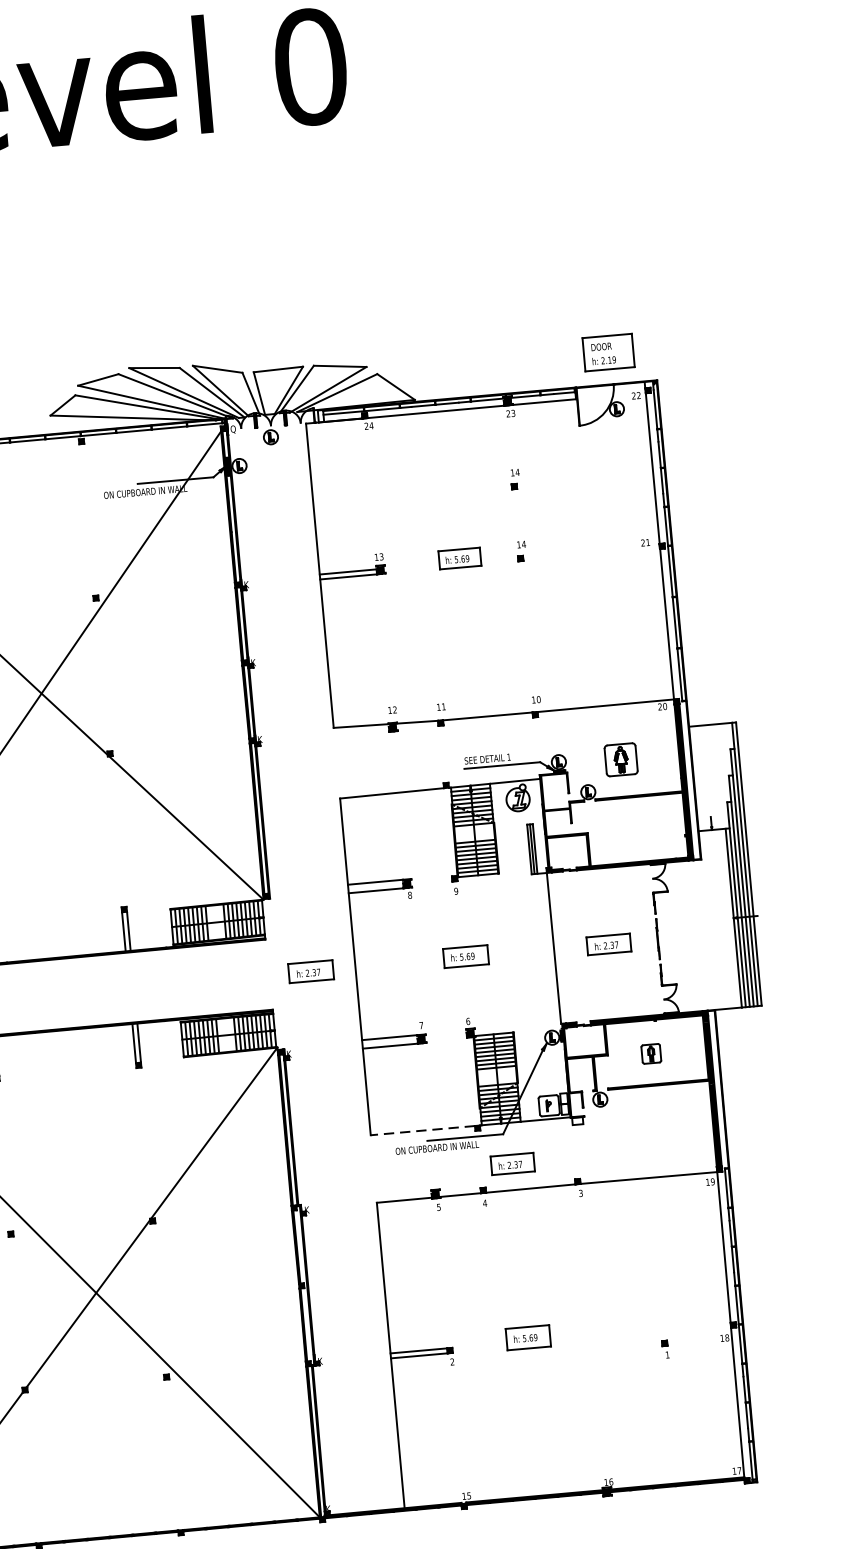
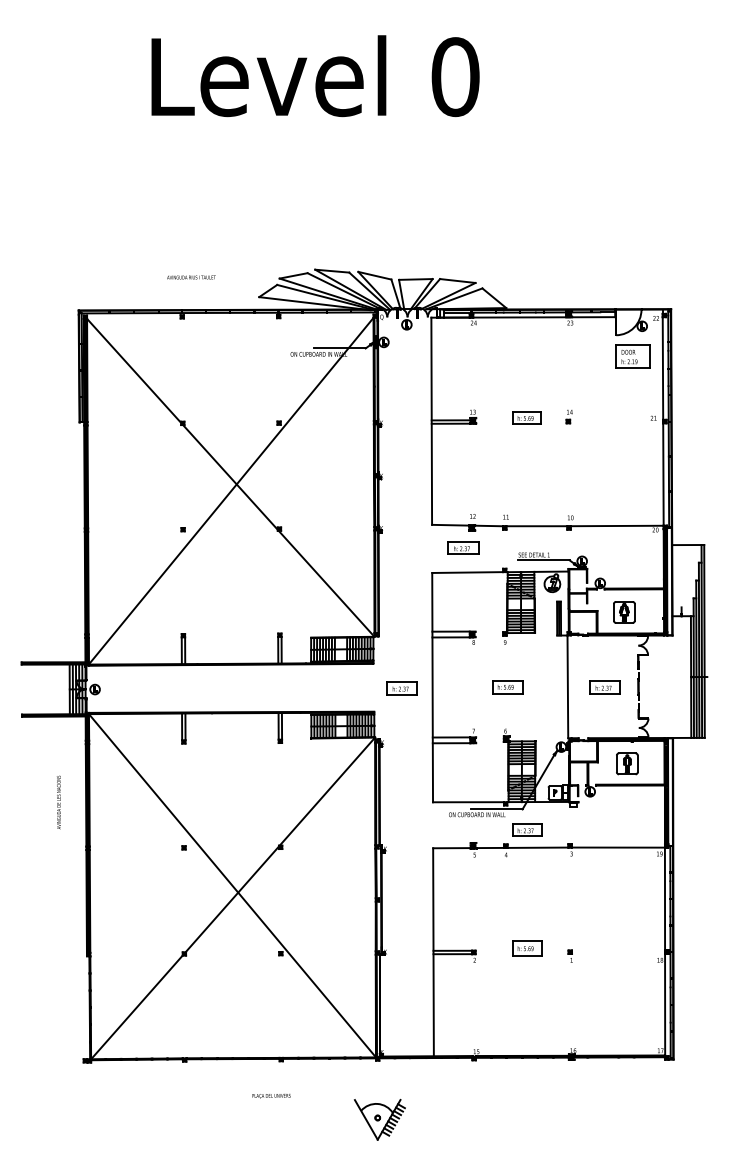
part: (607, 352) -> (632, 356), moved
part: (513, 479) -> (568, 367), removed
part: (382, 757) -> (463, 547), added
part: (621, 759) -> (624, 612), moved
part: (651, 1053) -> (627, 763), size x1.67
line: (421, 1131) -> (467, 802), dashed -> solid
part: (663, 1348) -> (569, 955), moved

